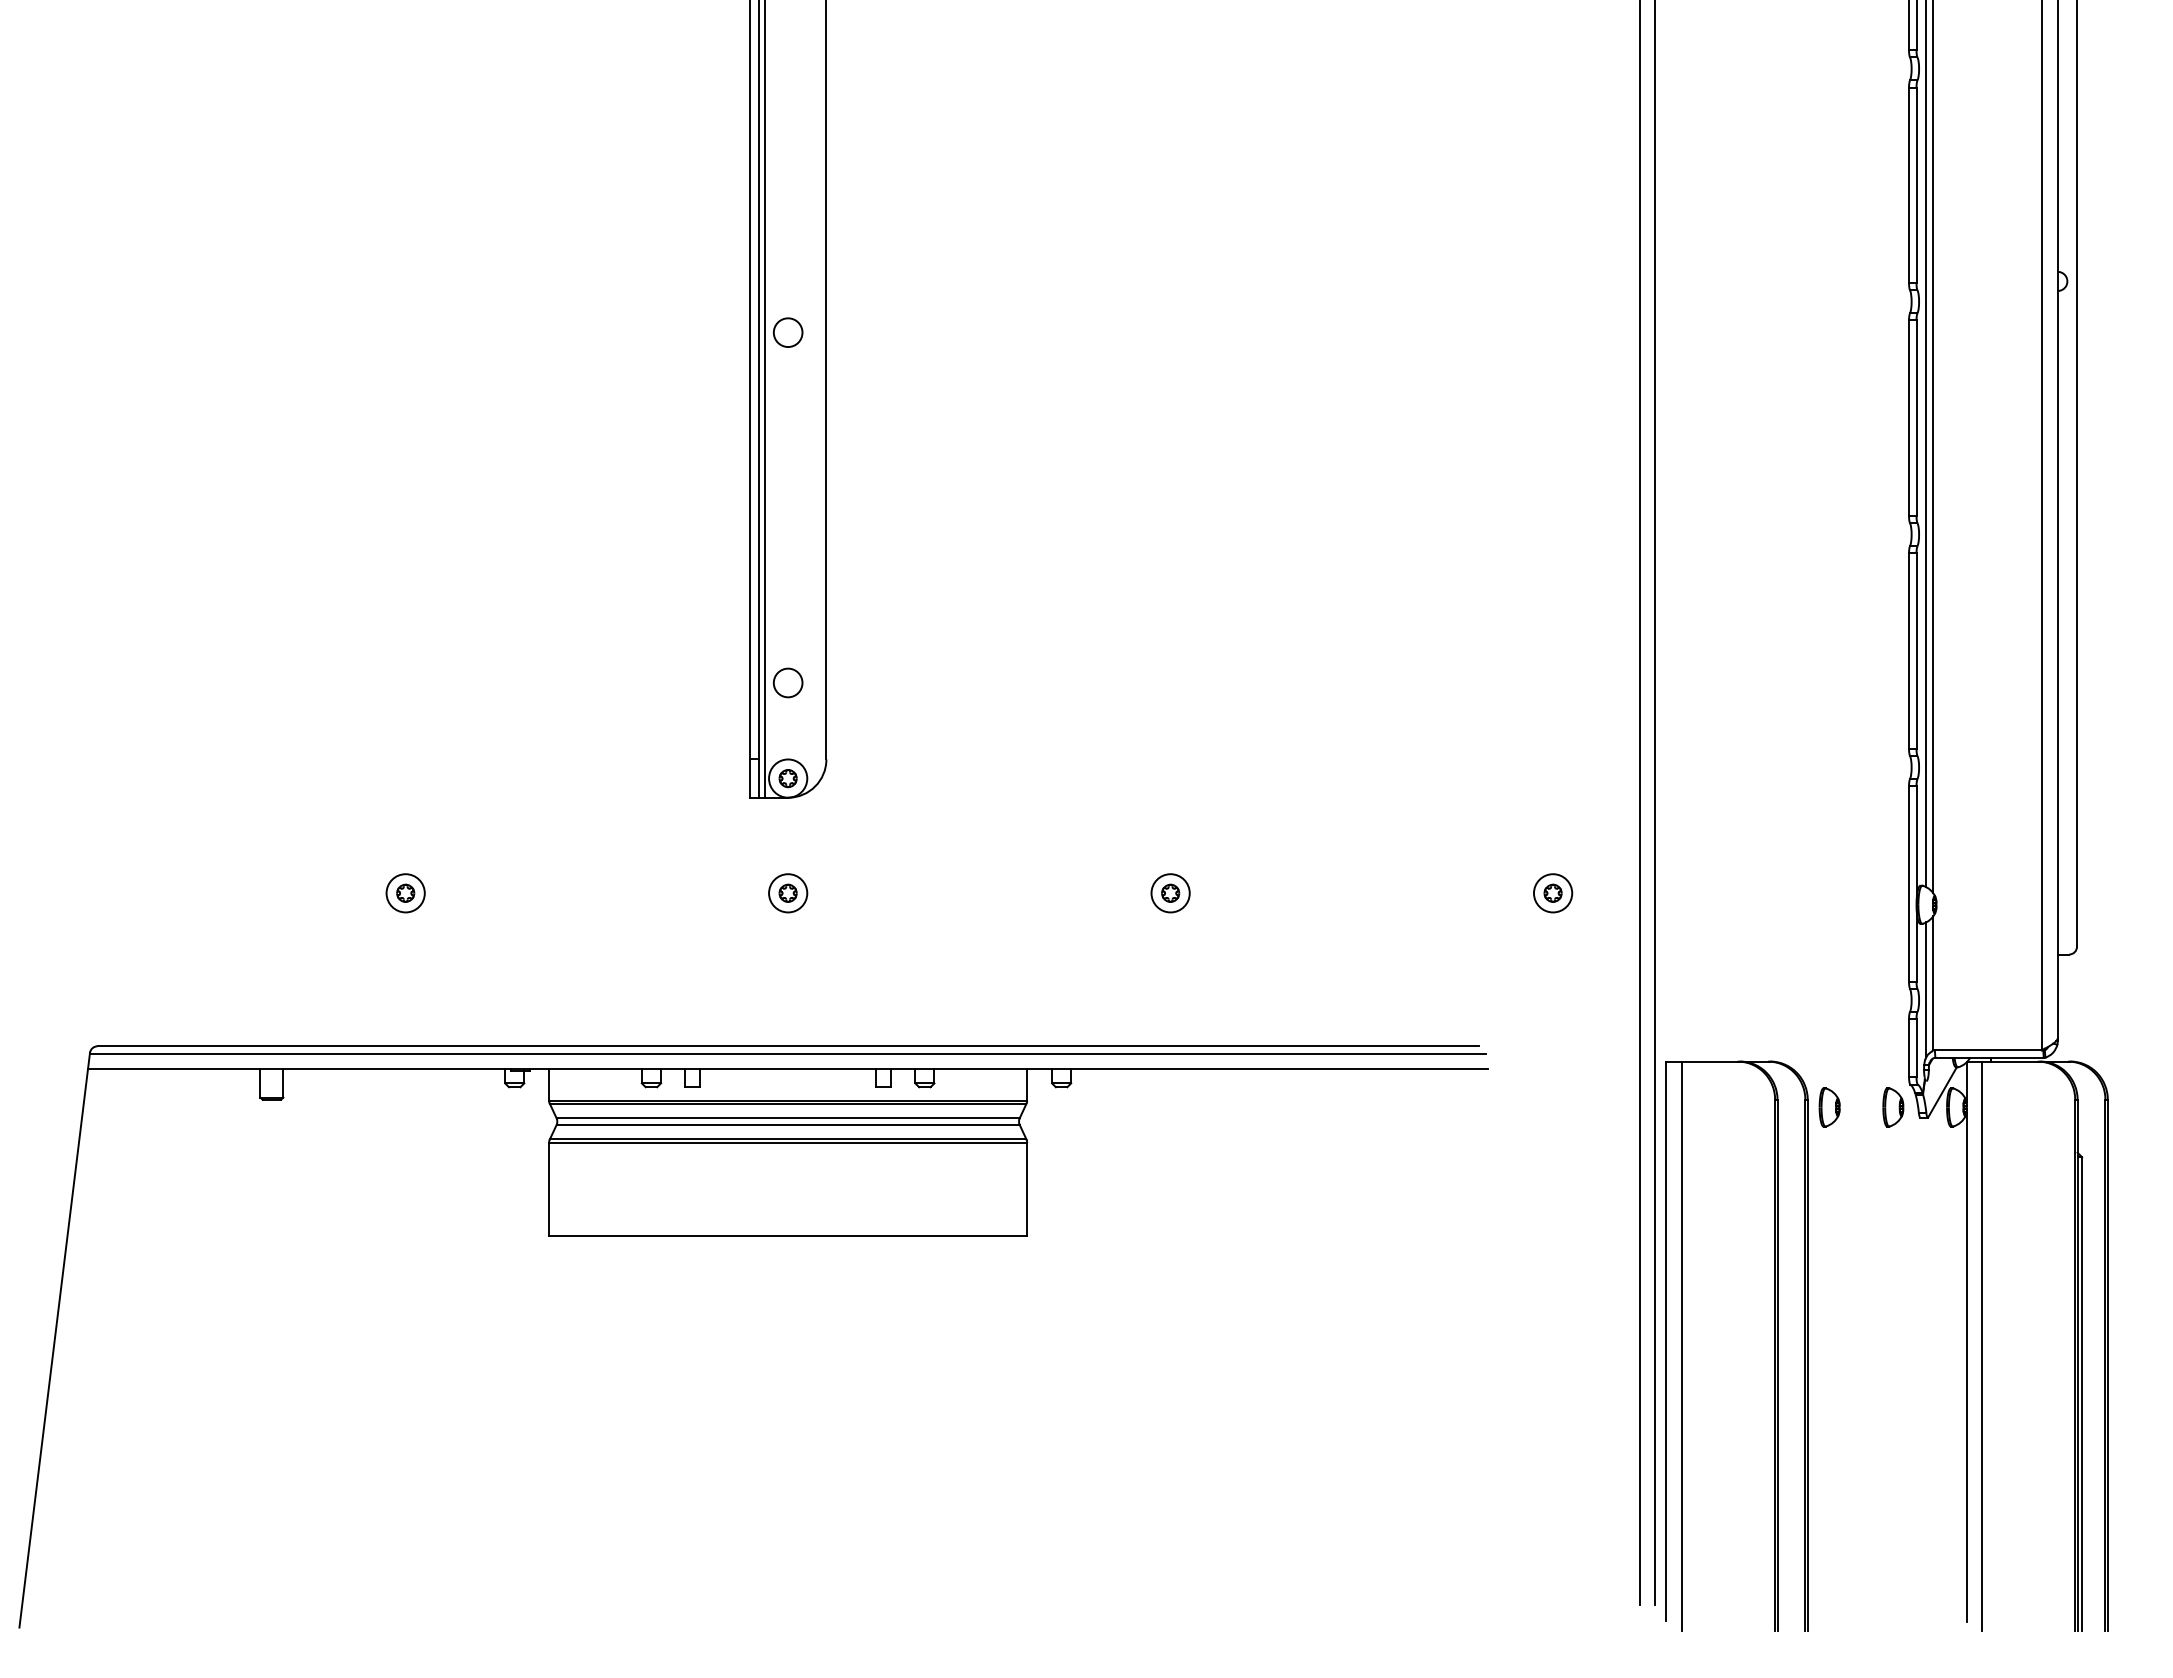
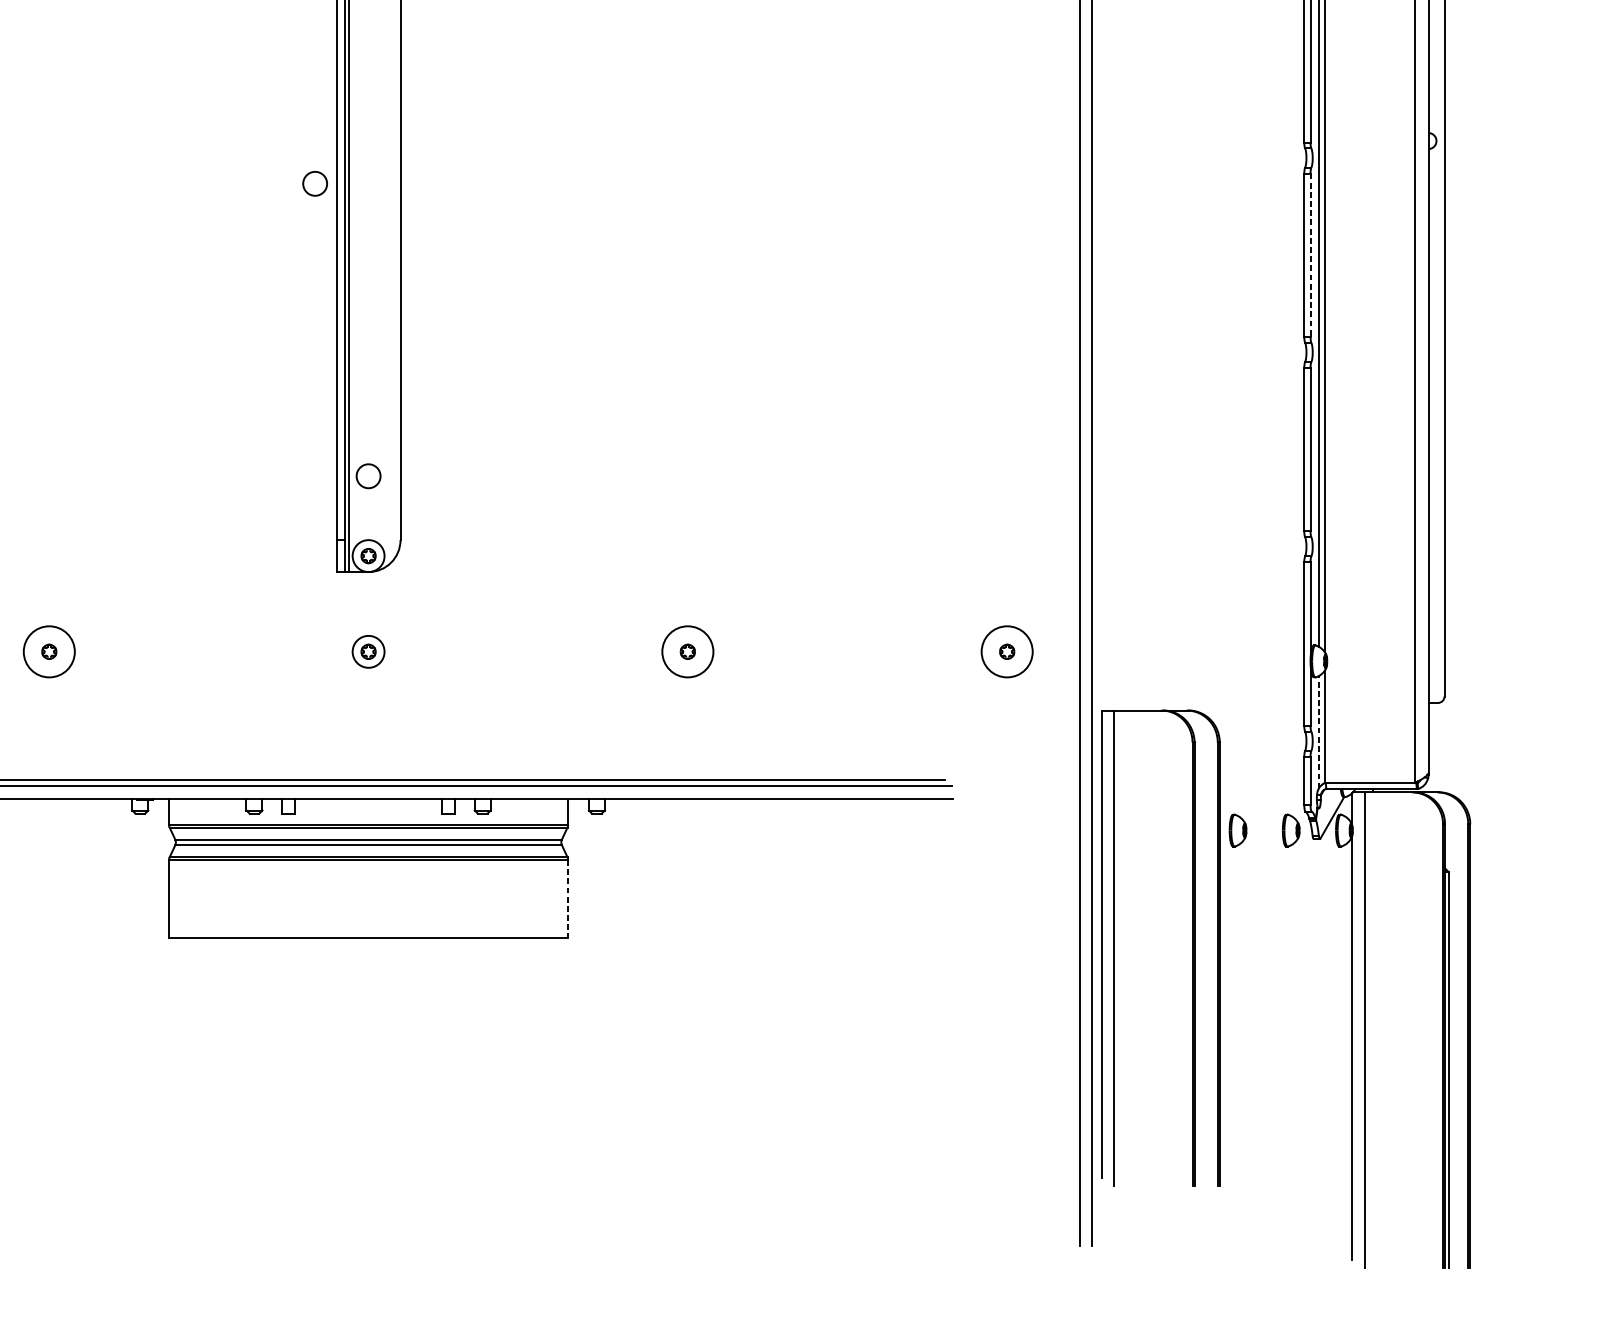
circle: (788, 332) -> (315, 183), moved
line: (1916, 418) -> (1310, 255), solid -> dashed
circle: (405, 893) -> (49, 652), size x1.6
circle: (1170, 893) -> (687, 652), size x1.6
circle: (1552, 893) -> (1006, 652), size x1.6
line: (1926, 989) -> (1318, 732), solid -> dashed
line: (1027, 1189) -> (568, 899), solid -> dashed
part: (1774, 1345) -> (1192, 947), moved

